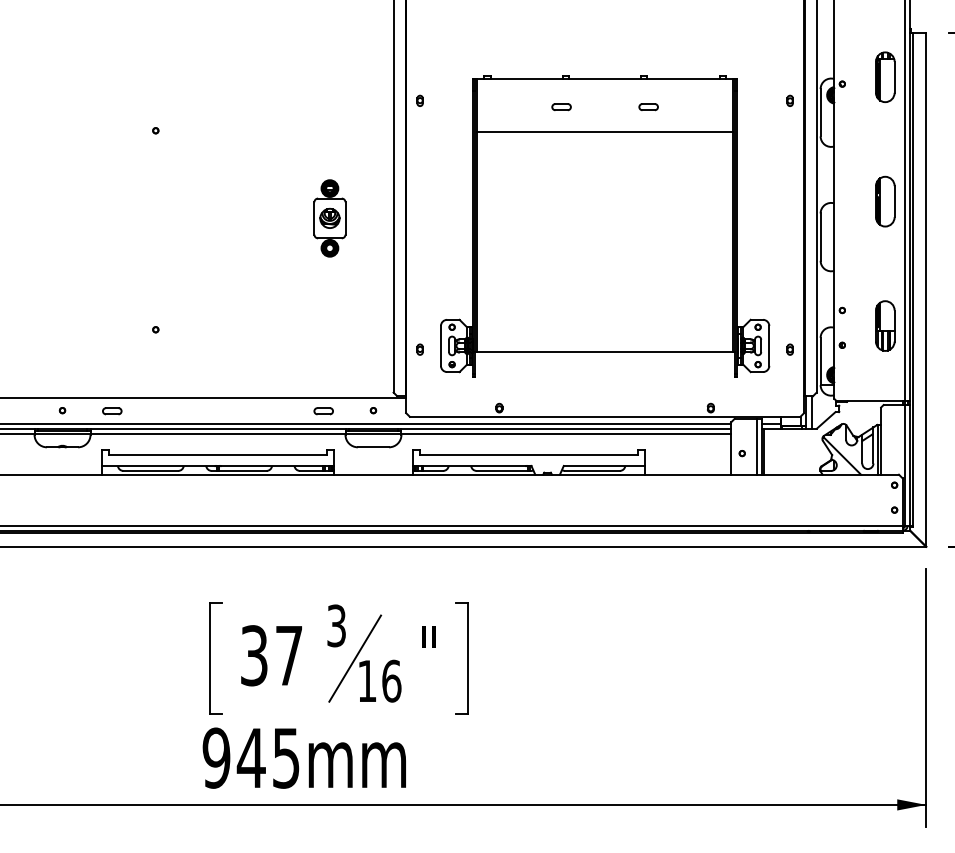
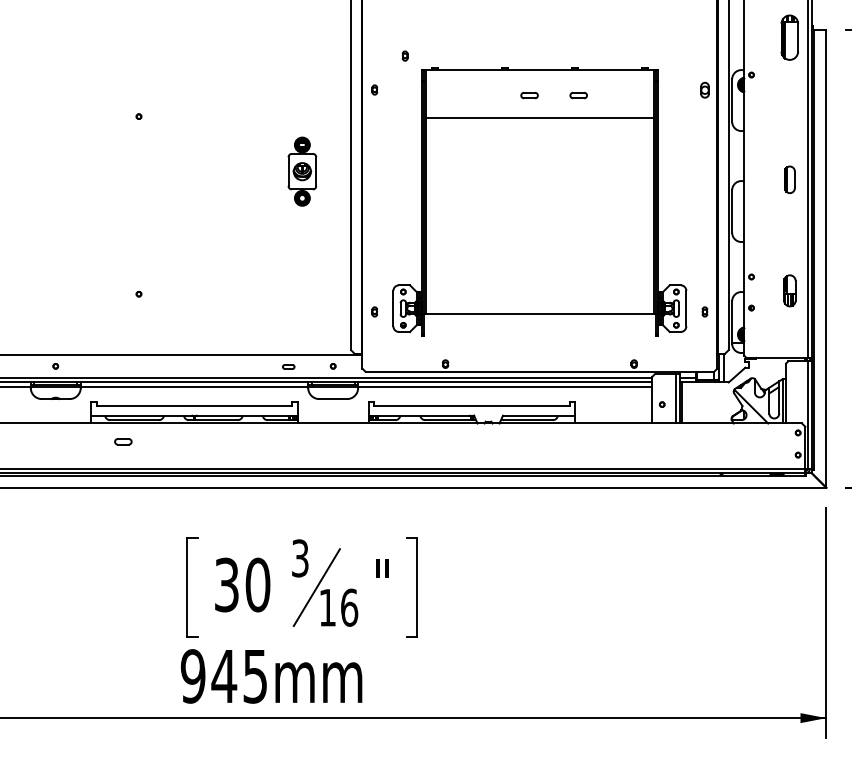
part: (453, 62) -> (404, 55), added
part: (885, 76) -> (790, 37), moved
part: (789, 100) -> (704, 89), size x1.6
part: (561, 107) -> (529, 95), moved
part: (885, 201) -> (790, 179), size x0.6
part: (329, 218) -> (301, 171), moved
part: (885, 325) -> (790, 290), size x0.7
part: (112, 411) -> (123, 442), moved
part: (323, 411) -> (288, 367), size x0.7
text: (289, 655) -> (258, 584), 37 -> 30

